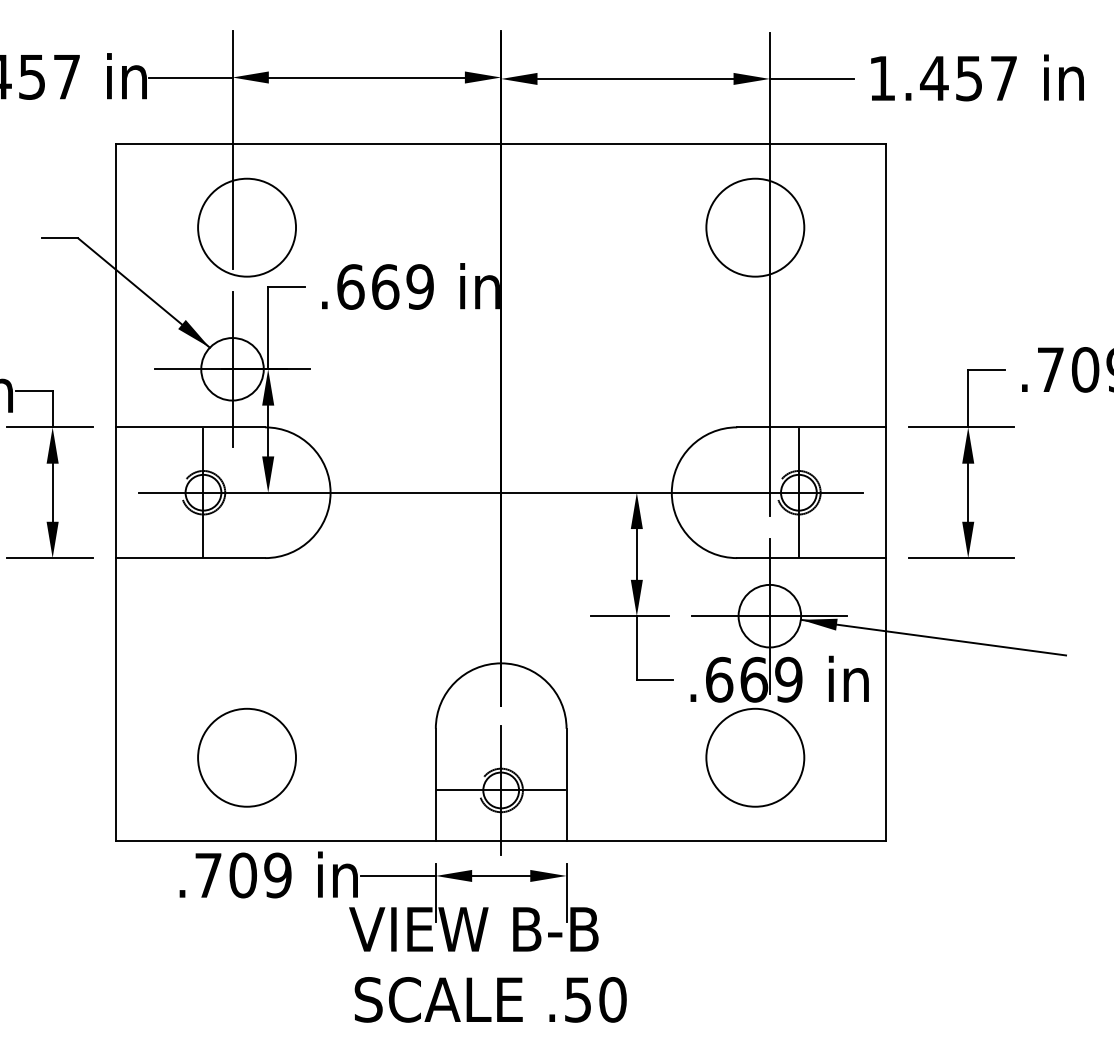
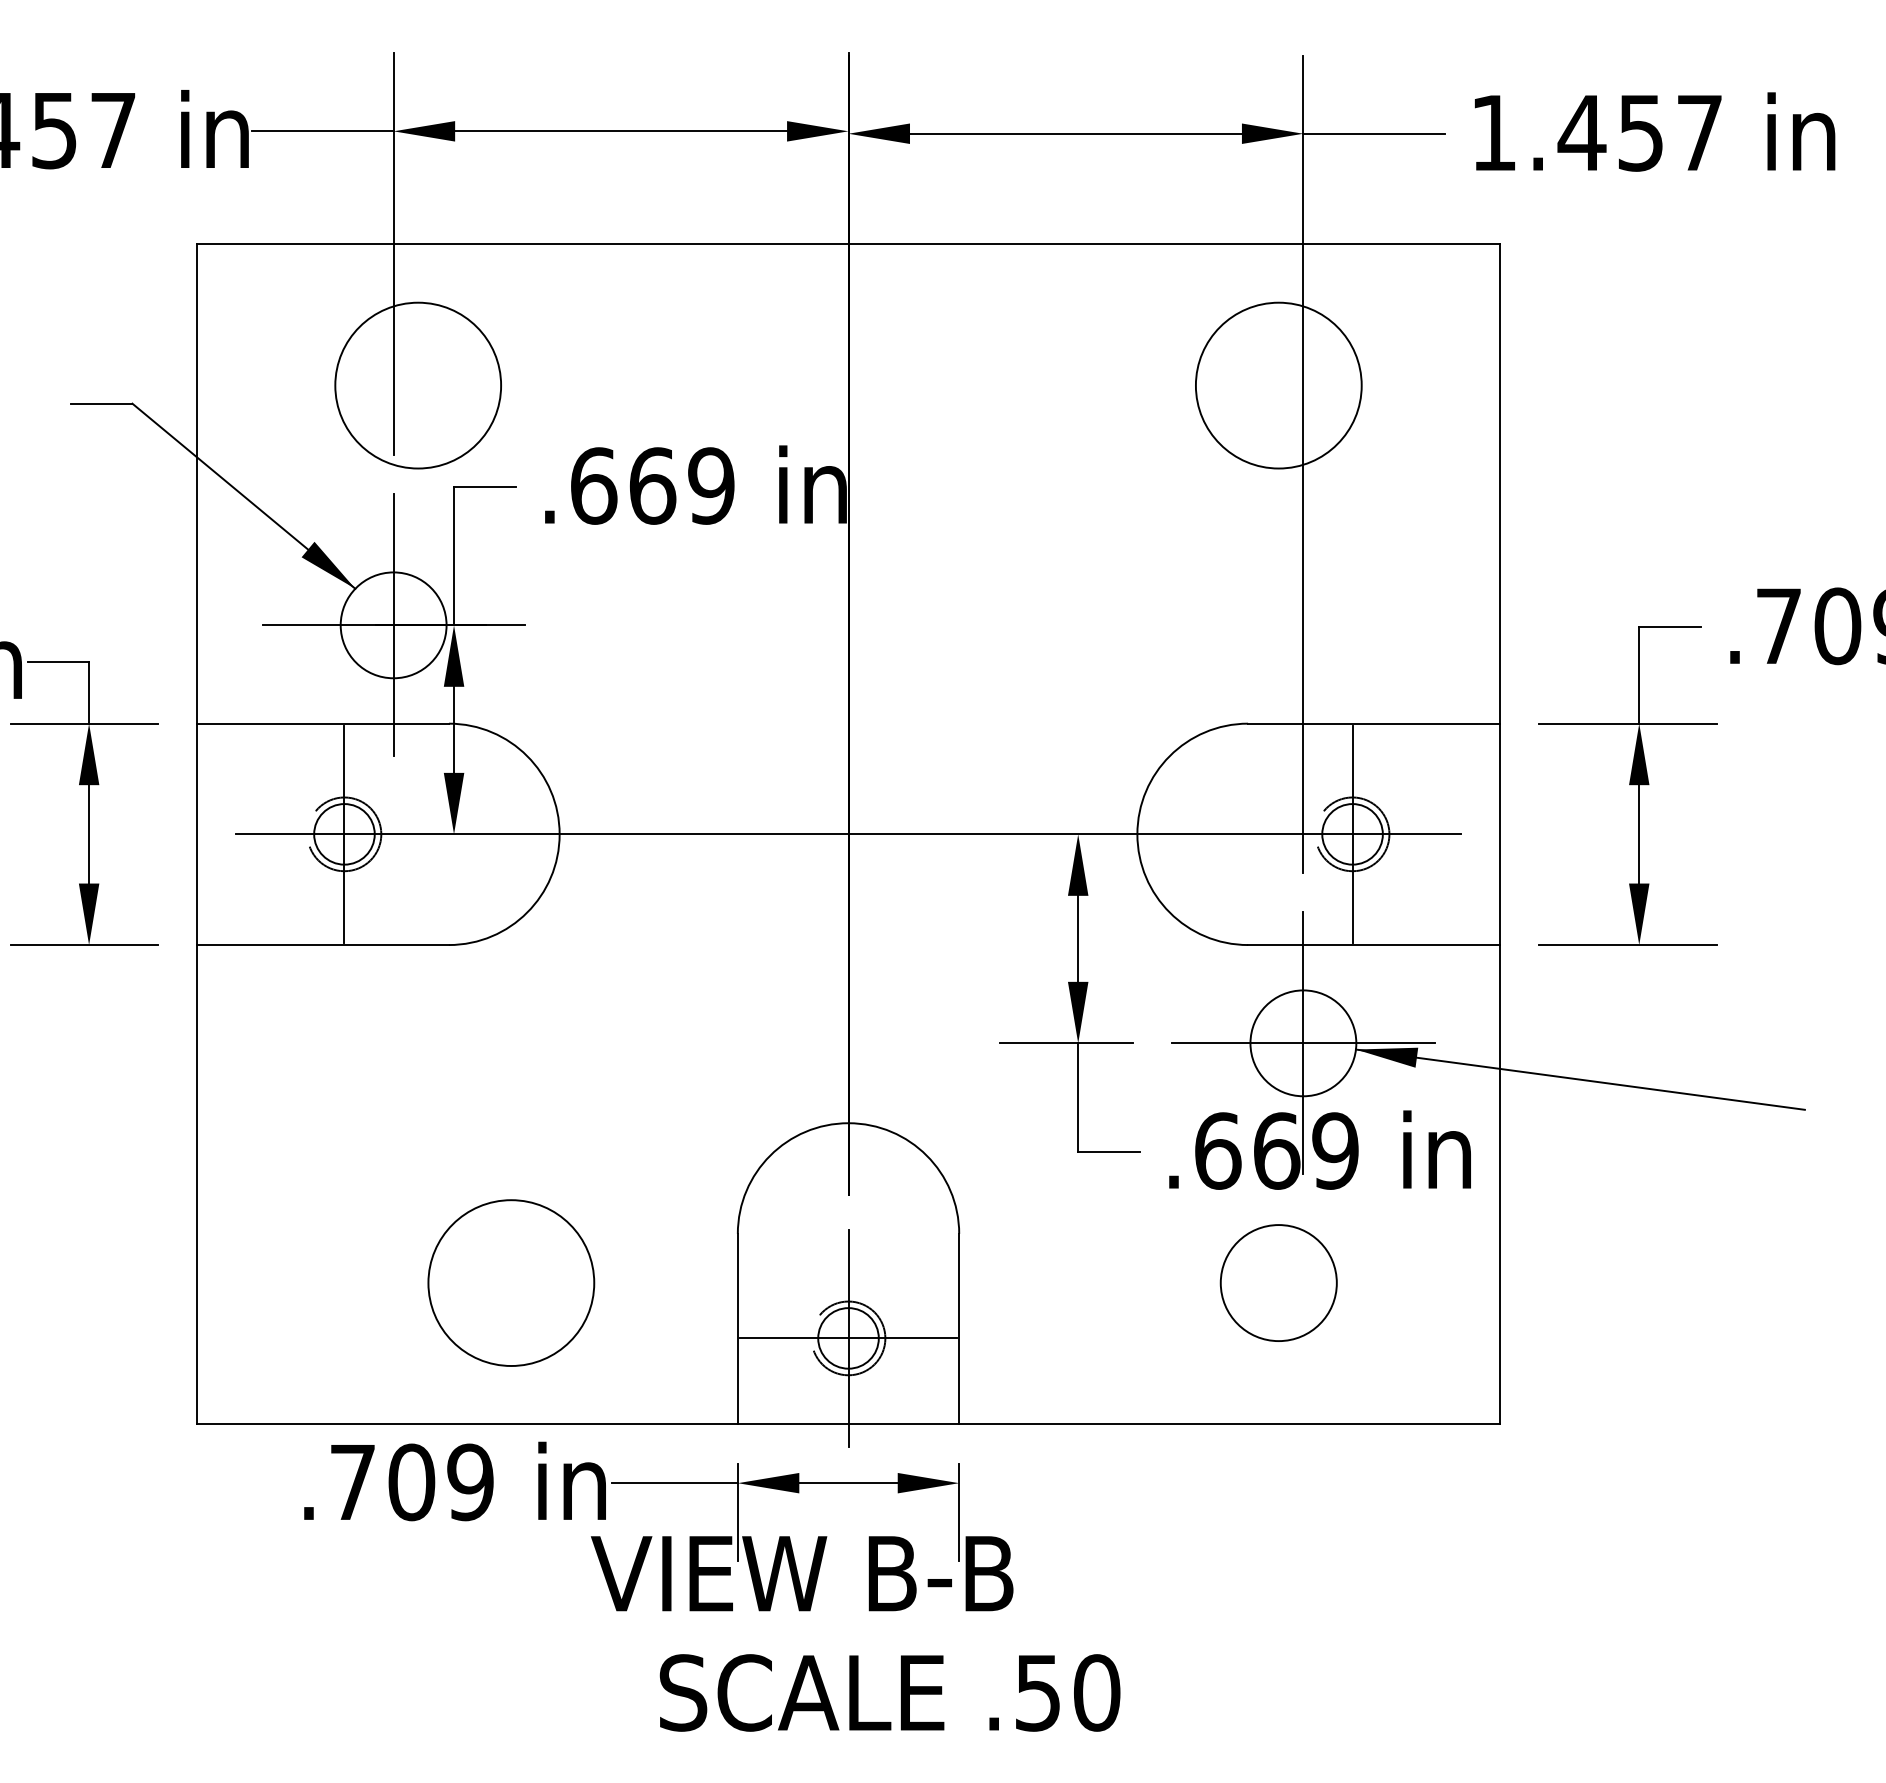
circle: (246, 757) -> (510, 1282), moved
circle: (755, 757) -> (1279, 1282), size x0.7
text: (490, 999) -> (889, 1692), moved

